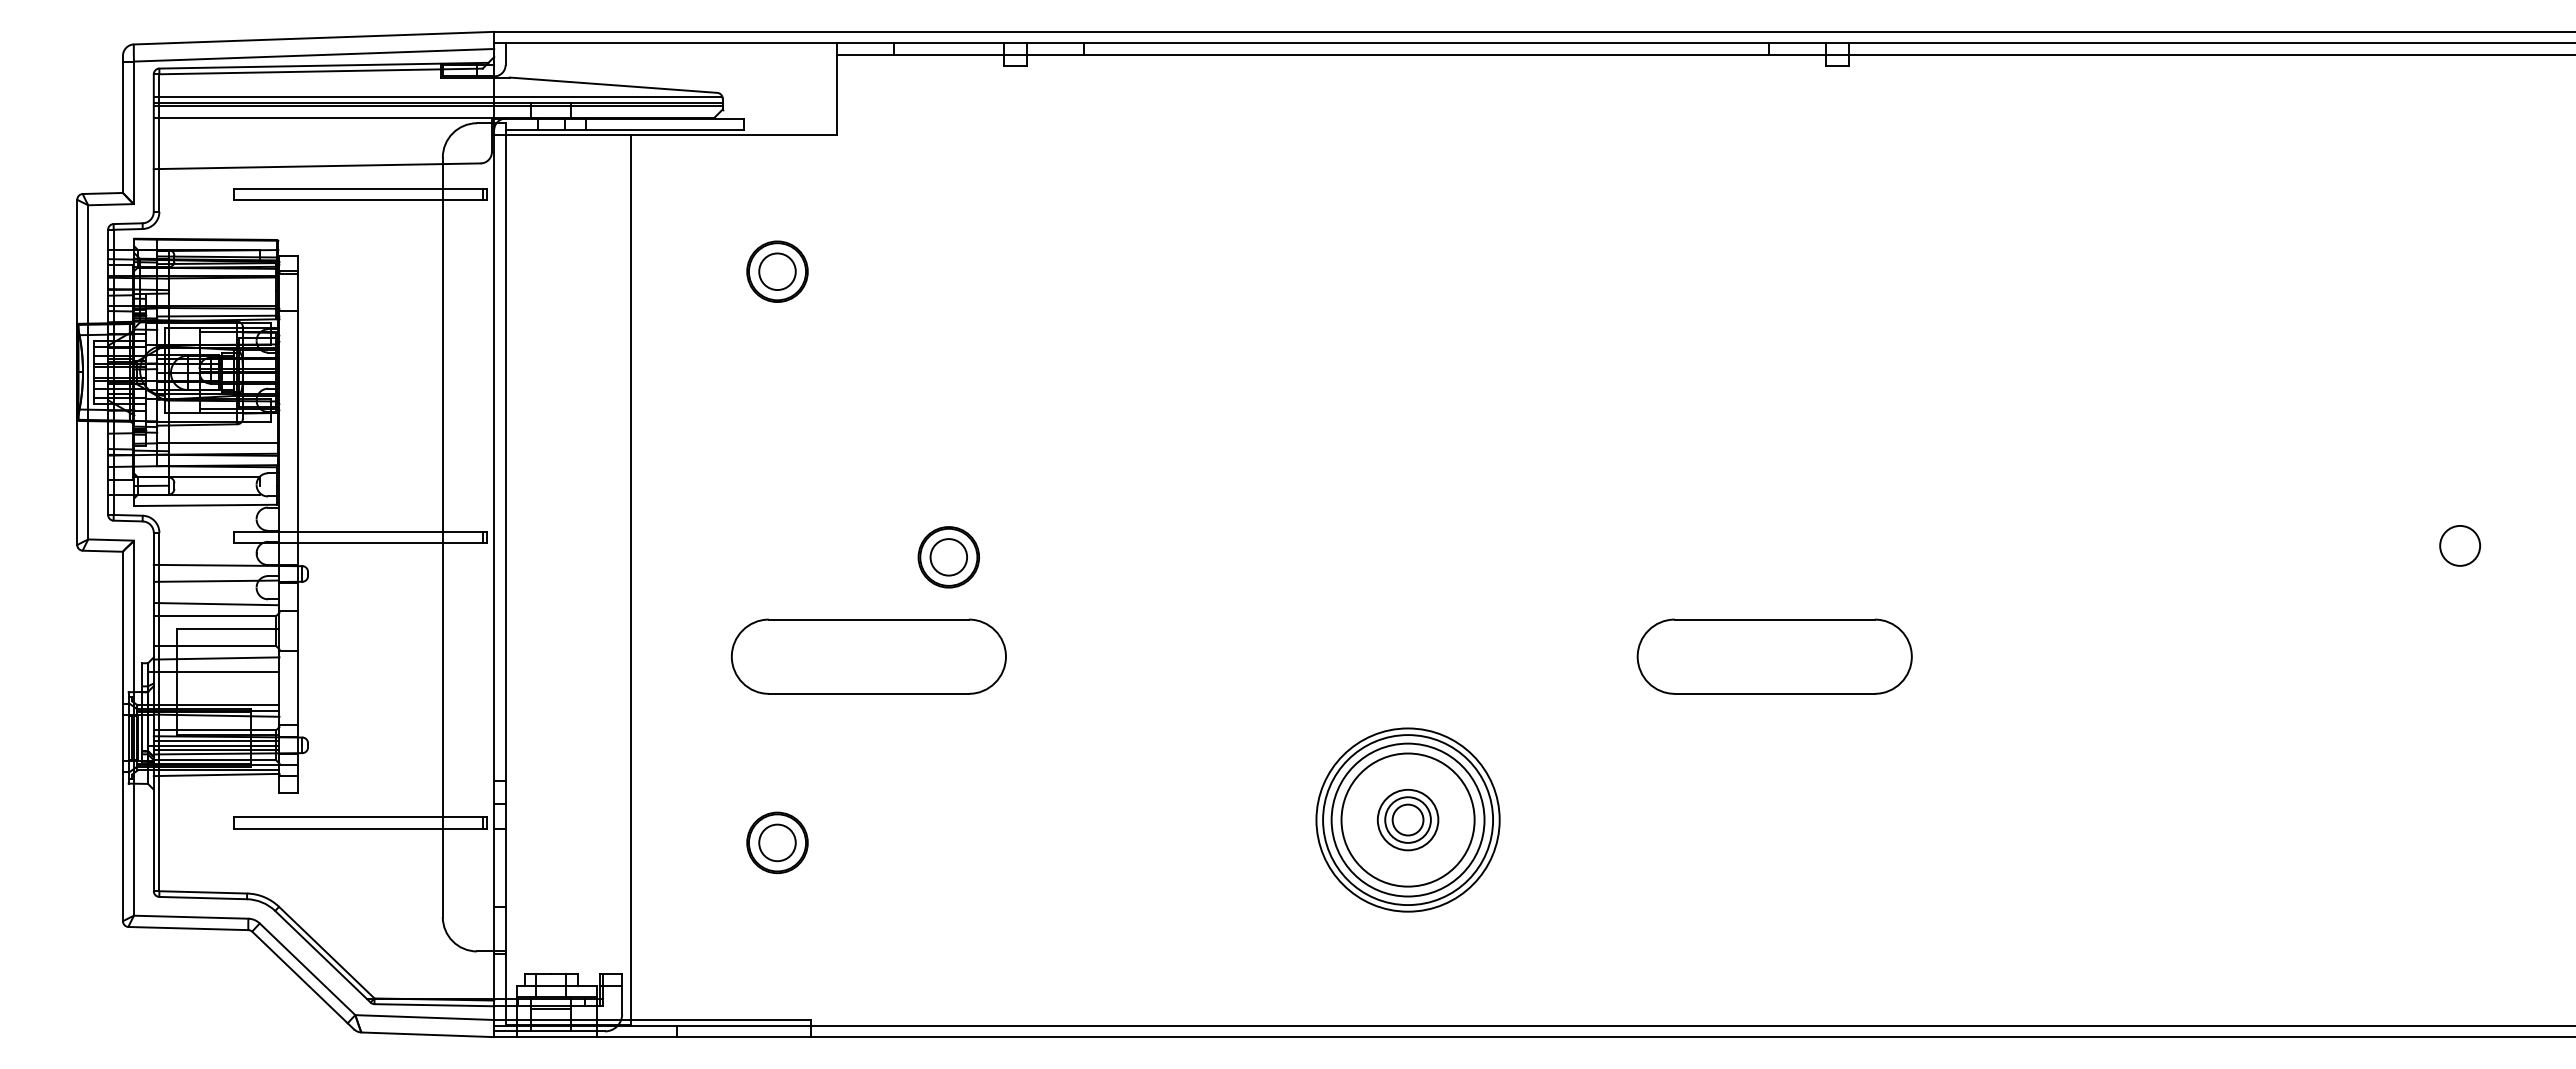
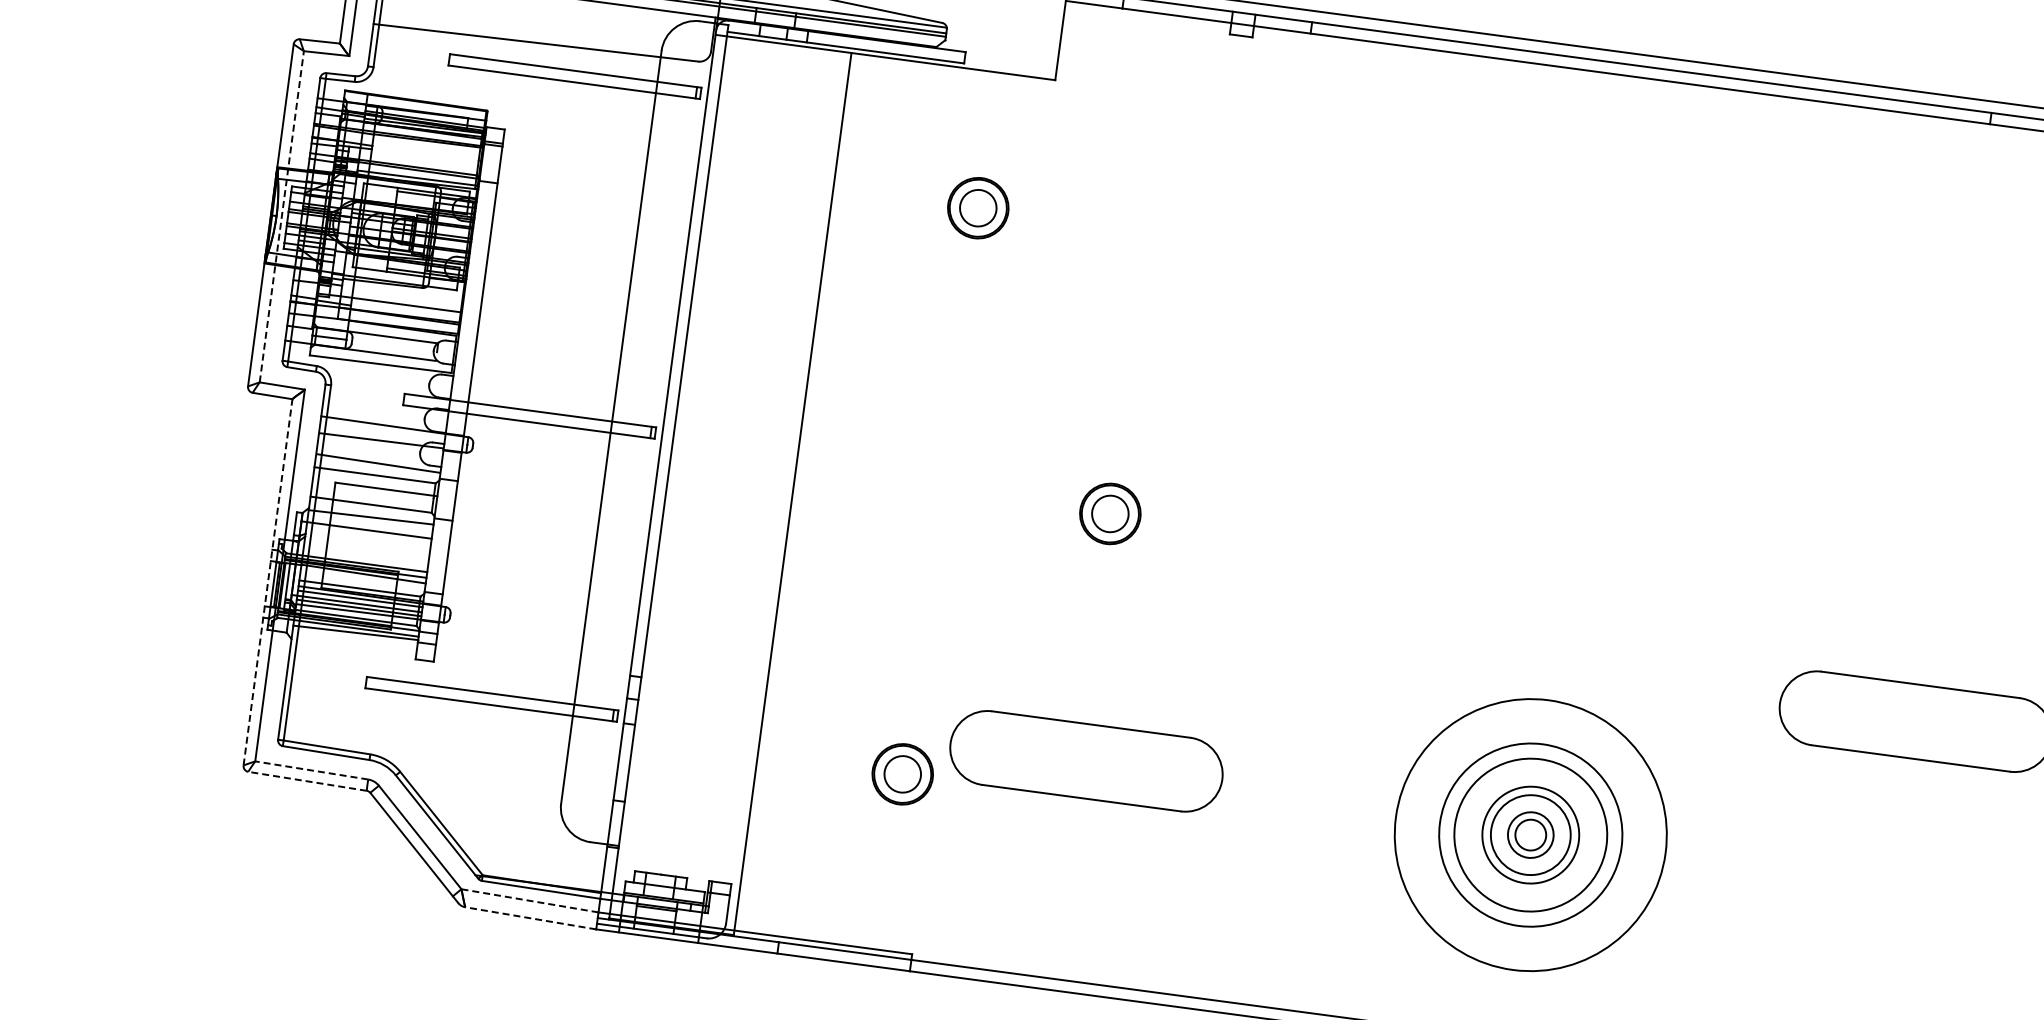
line: (88, 371) -> (282, 215), solid -> dashed
part: (868, 656) -> (1086, 761), moved
line: (122, 736) -> (267, 582), solid -> dashed
circle: (1407, 819) -> (1530, 834), size x0.6
circle: (1407, 819) -> (1530, 834), size x1.6
circle: (1408, 820) -> (1531, 835), size x1.6
line: (190, 917) -> (311, 770), solid -> dashed
line: (188, 928) -> (307, 781), solid -> dashed
line: (424, 1017) -> (529, 900), solid -> dashed
line: (427, 1034) -> (530, 917), solid -> dashed

